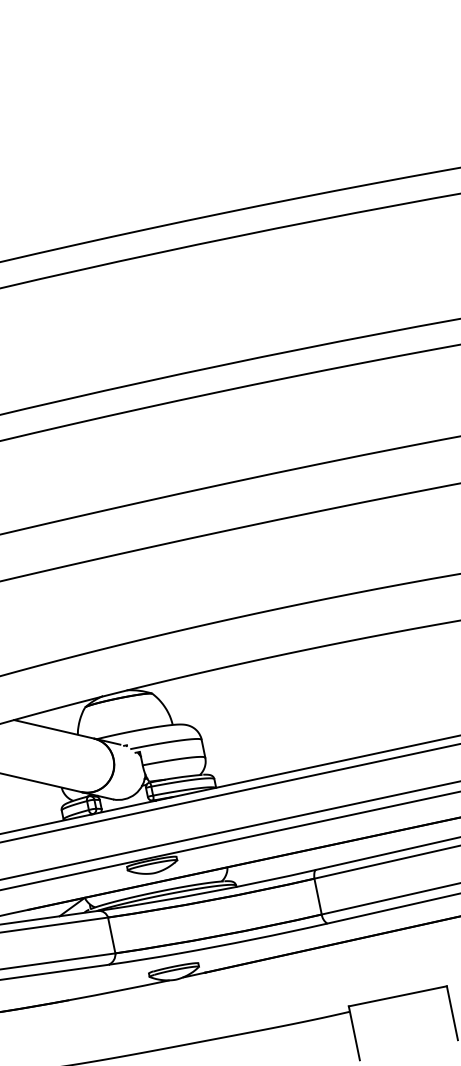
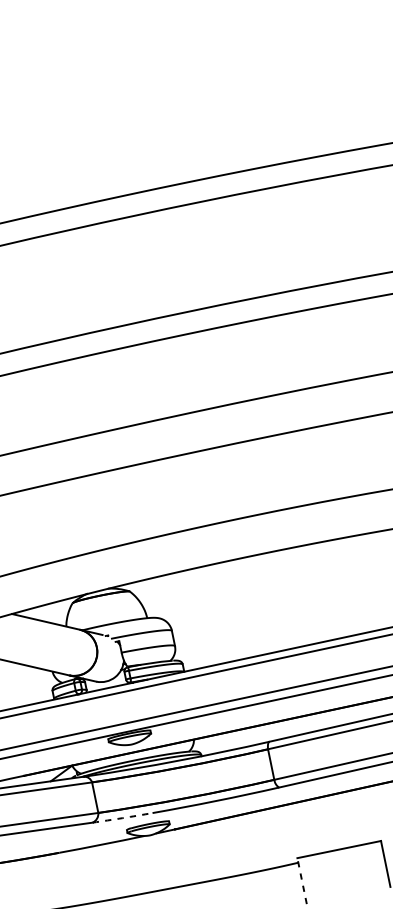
arc: (143, 959) -> (122, 818), solid -> dashed
line: (354, 1033) -> (302, 881), solid -> dashed

